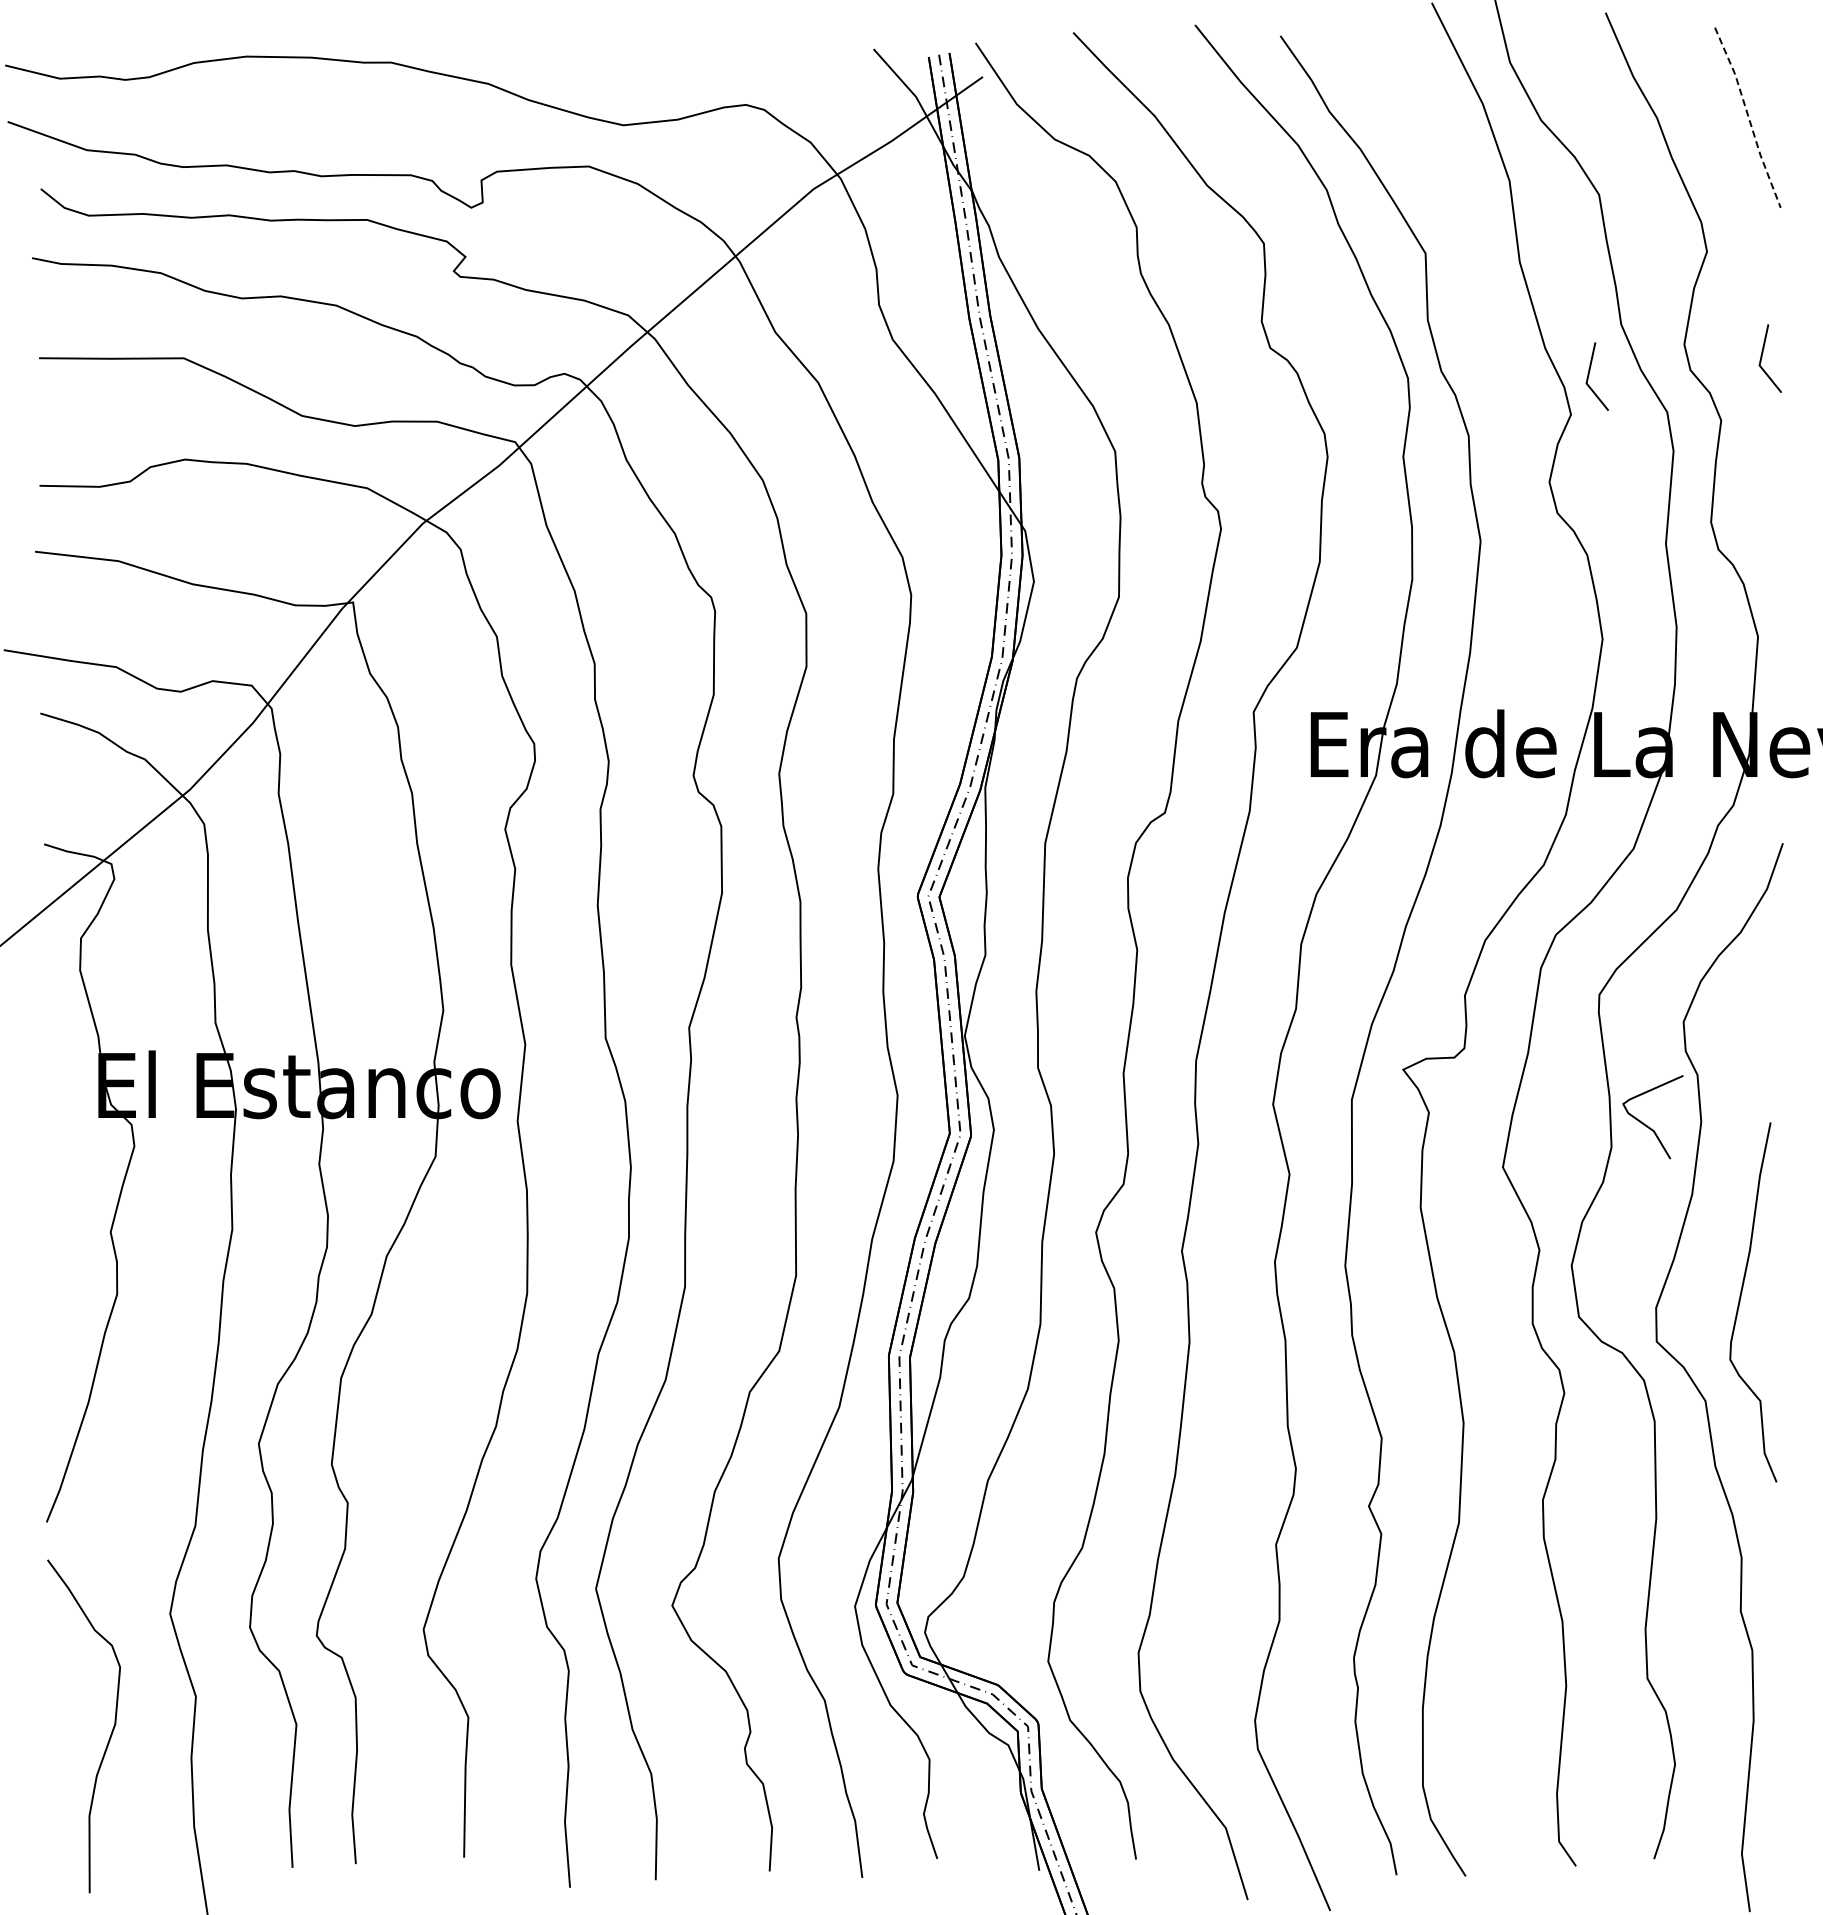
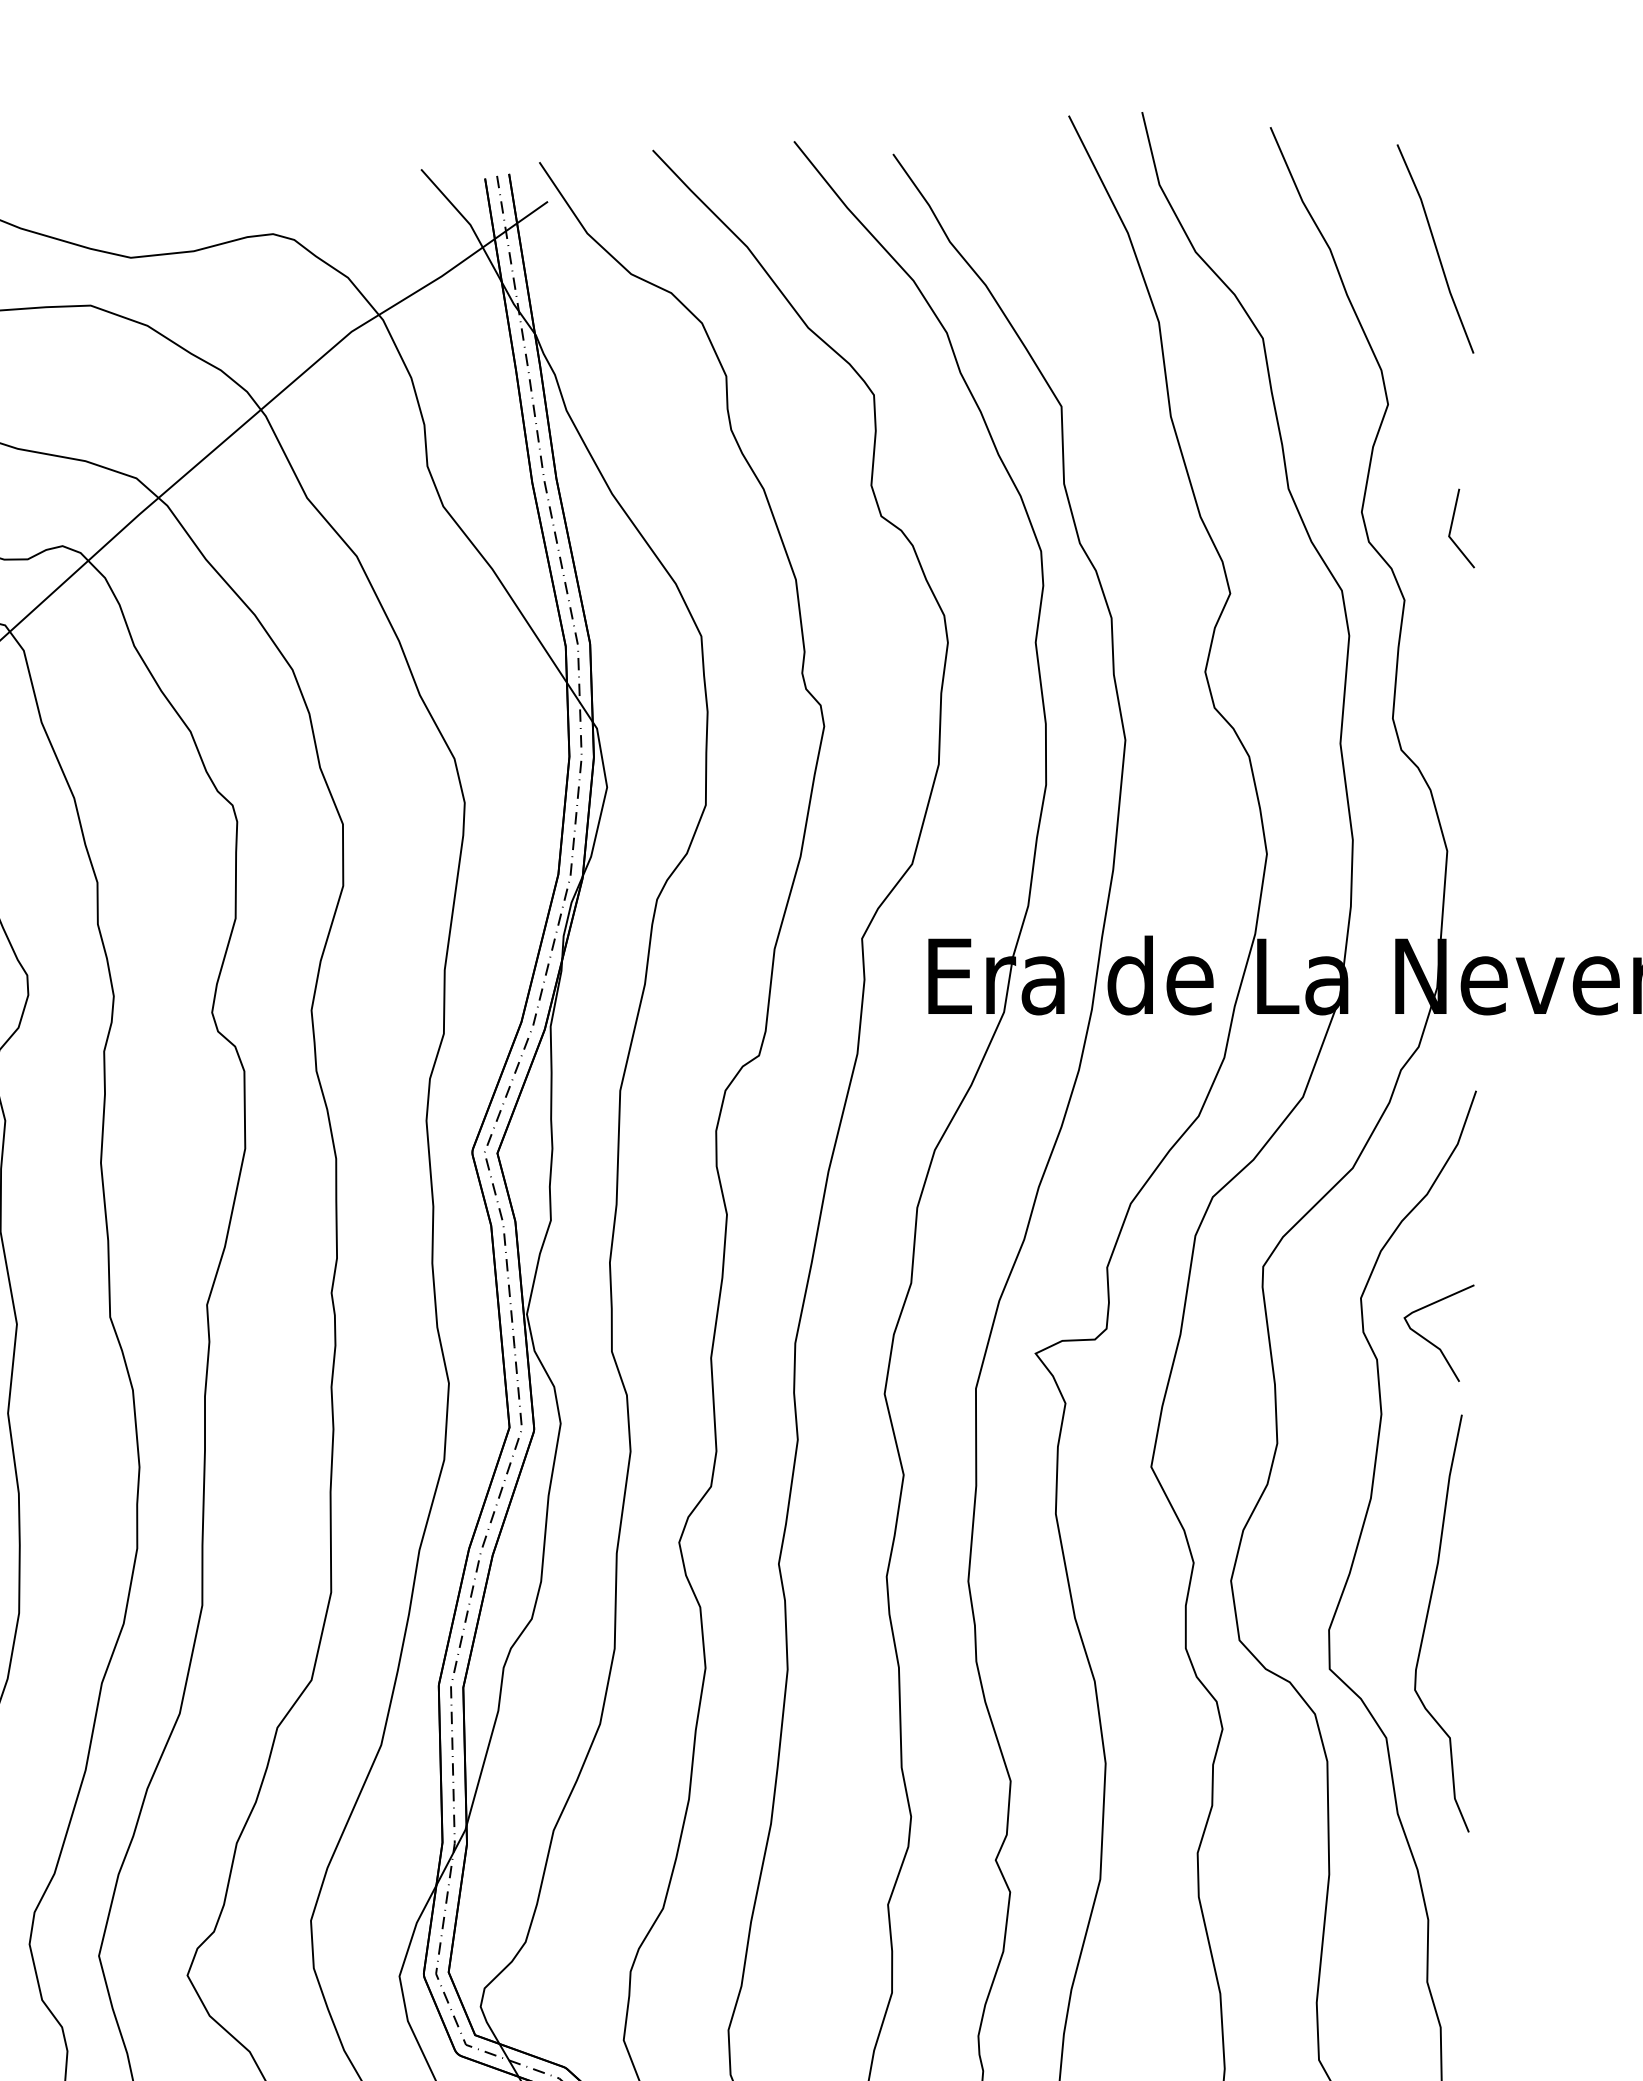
line: (1748, 117) -> (1436, 248), dashed -> solid
line: (1589, 375) -> (1251, 548), removed
curve: (1646, 1124) -> (1431, 1341), moved

